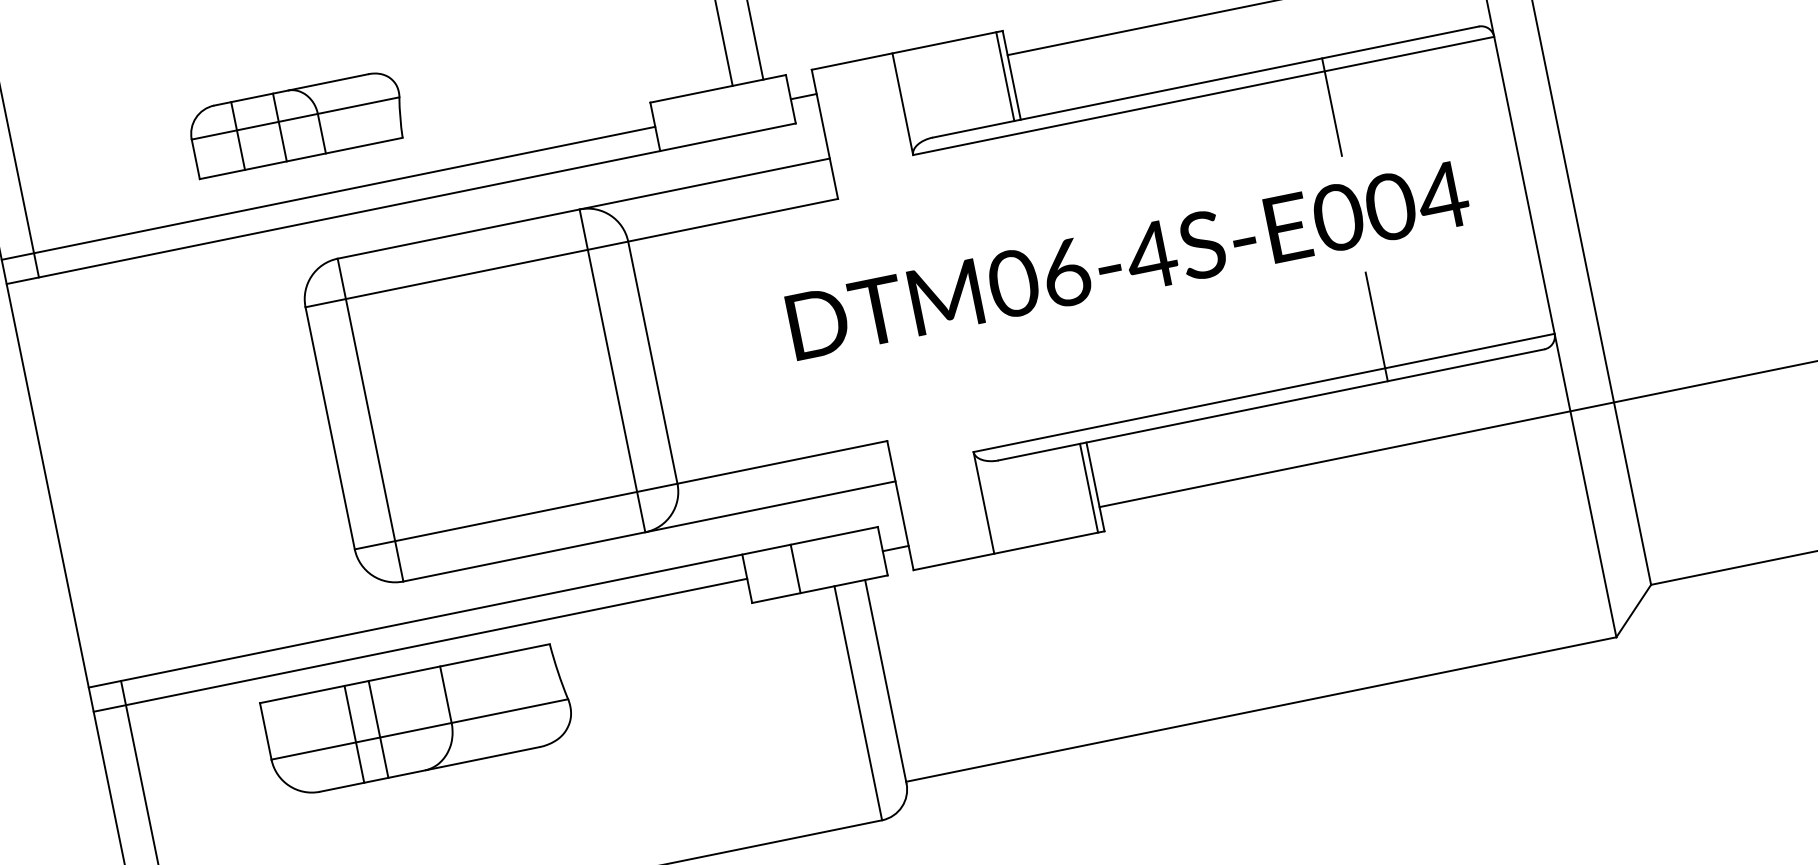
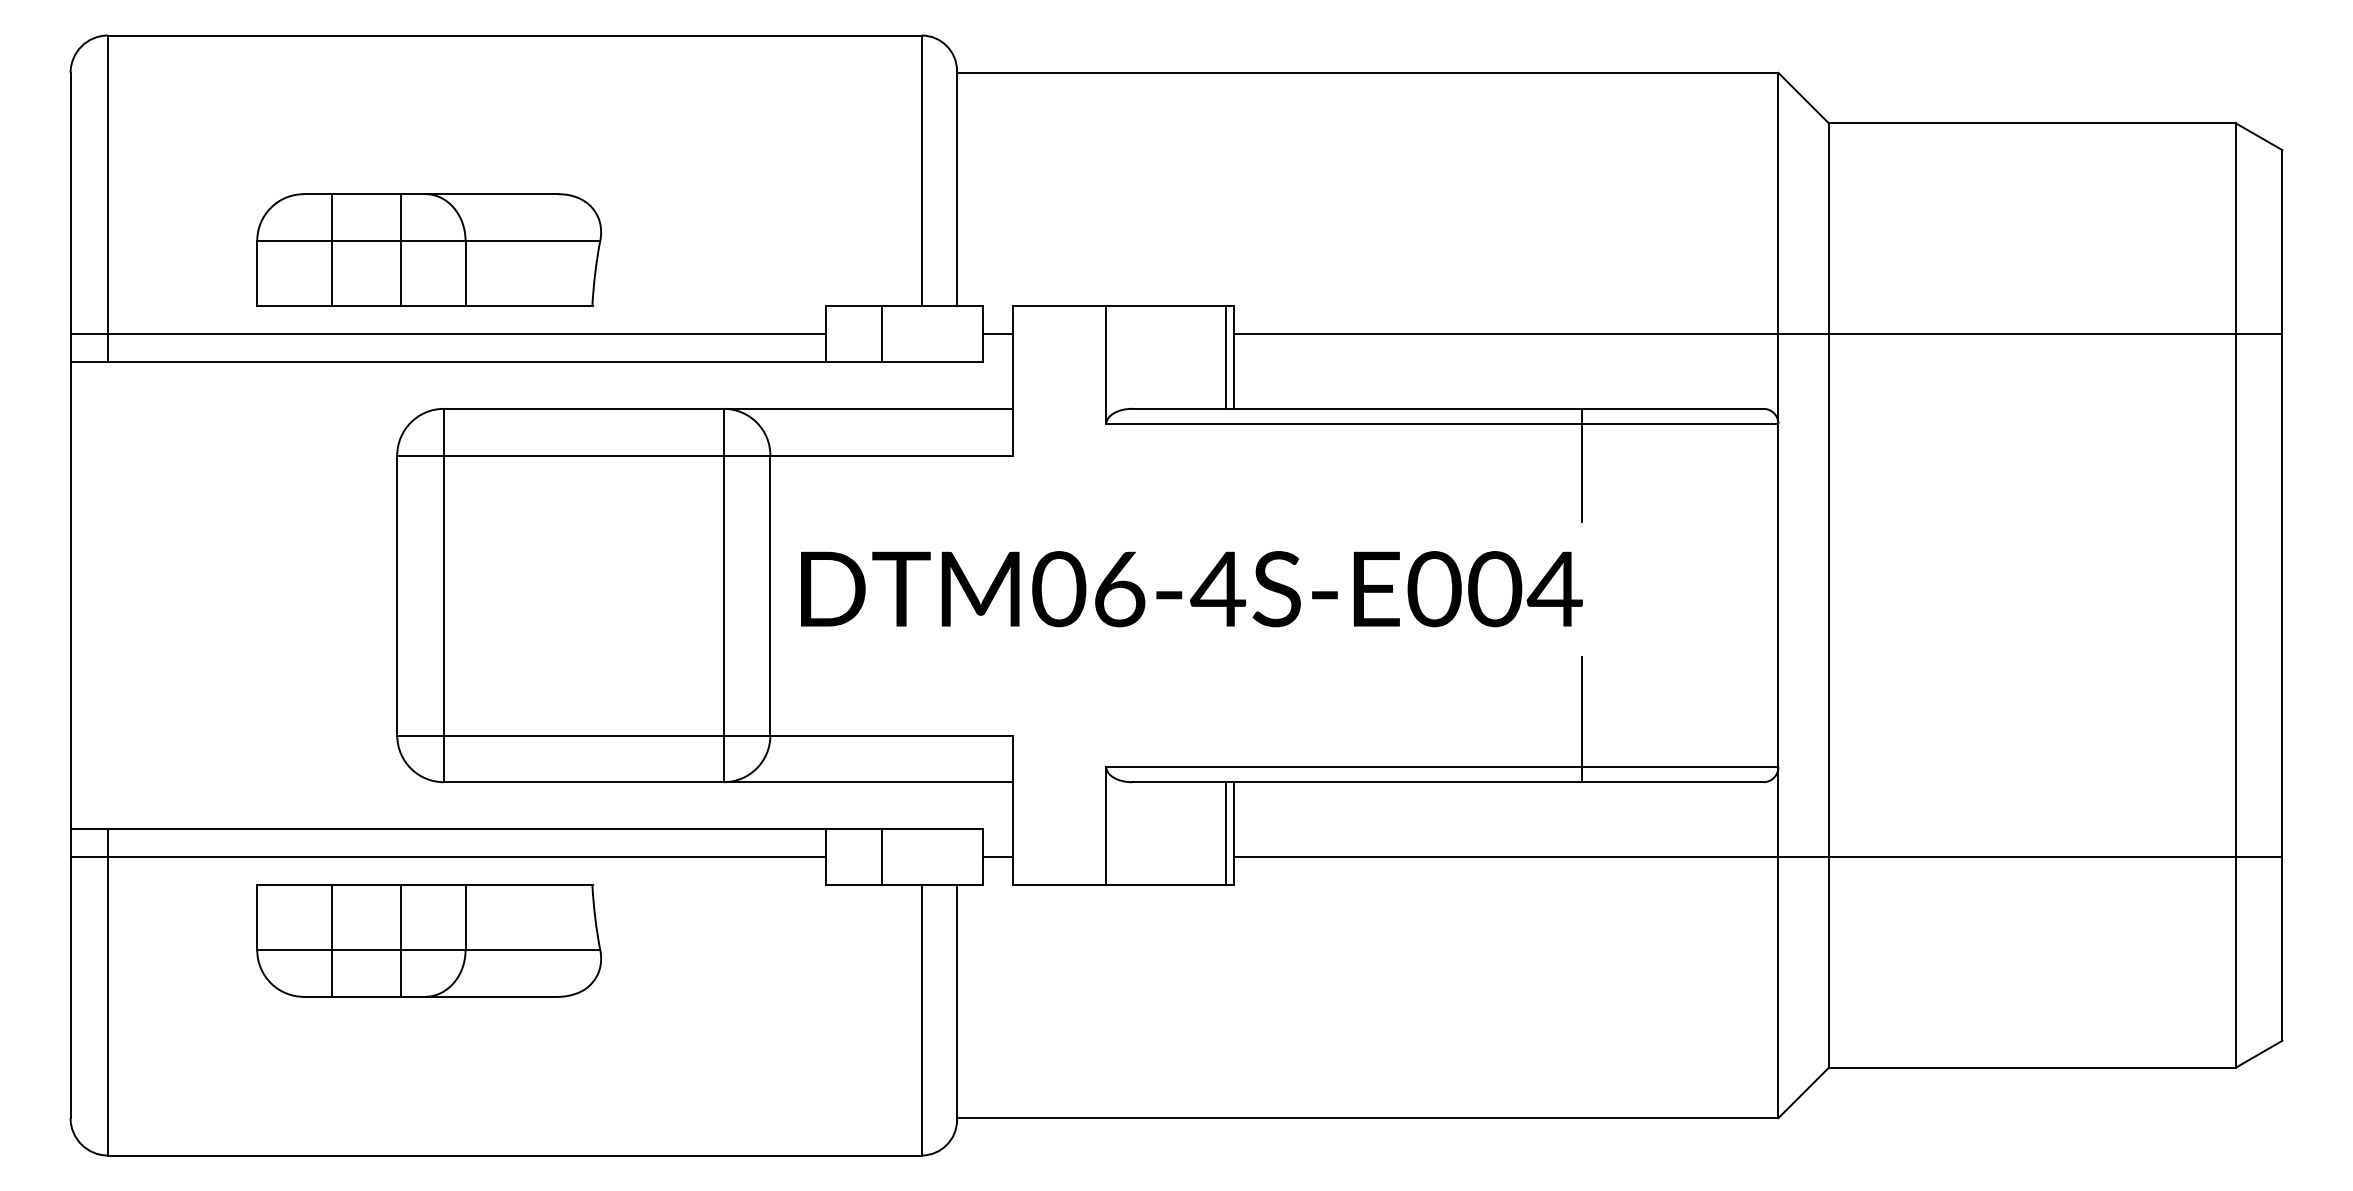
line: (703, 117) -> (882, 334), added
part: (296, 123) -> (428, 249), size x1.43
text: (1128, 260) -> (1191, 589), moved
line: (378, 729) -> (331, 940), moved
line: (353, 734) -> (400, 940), moved

